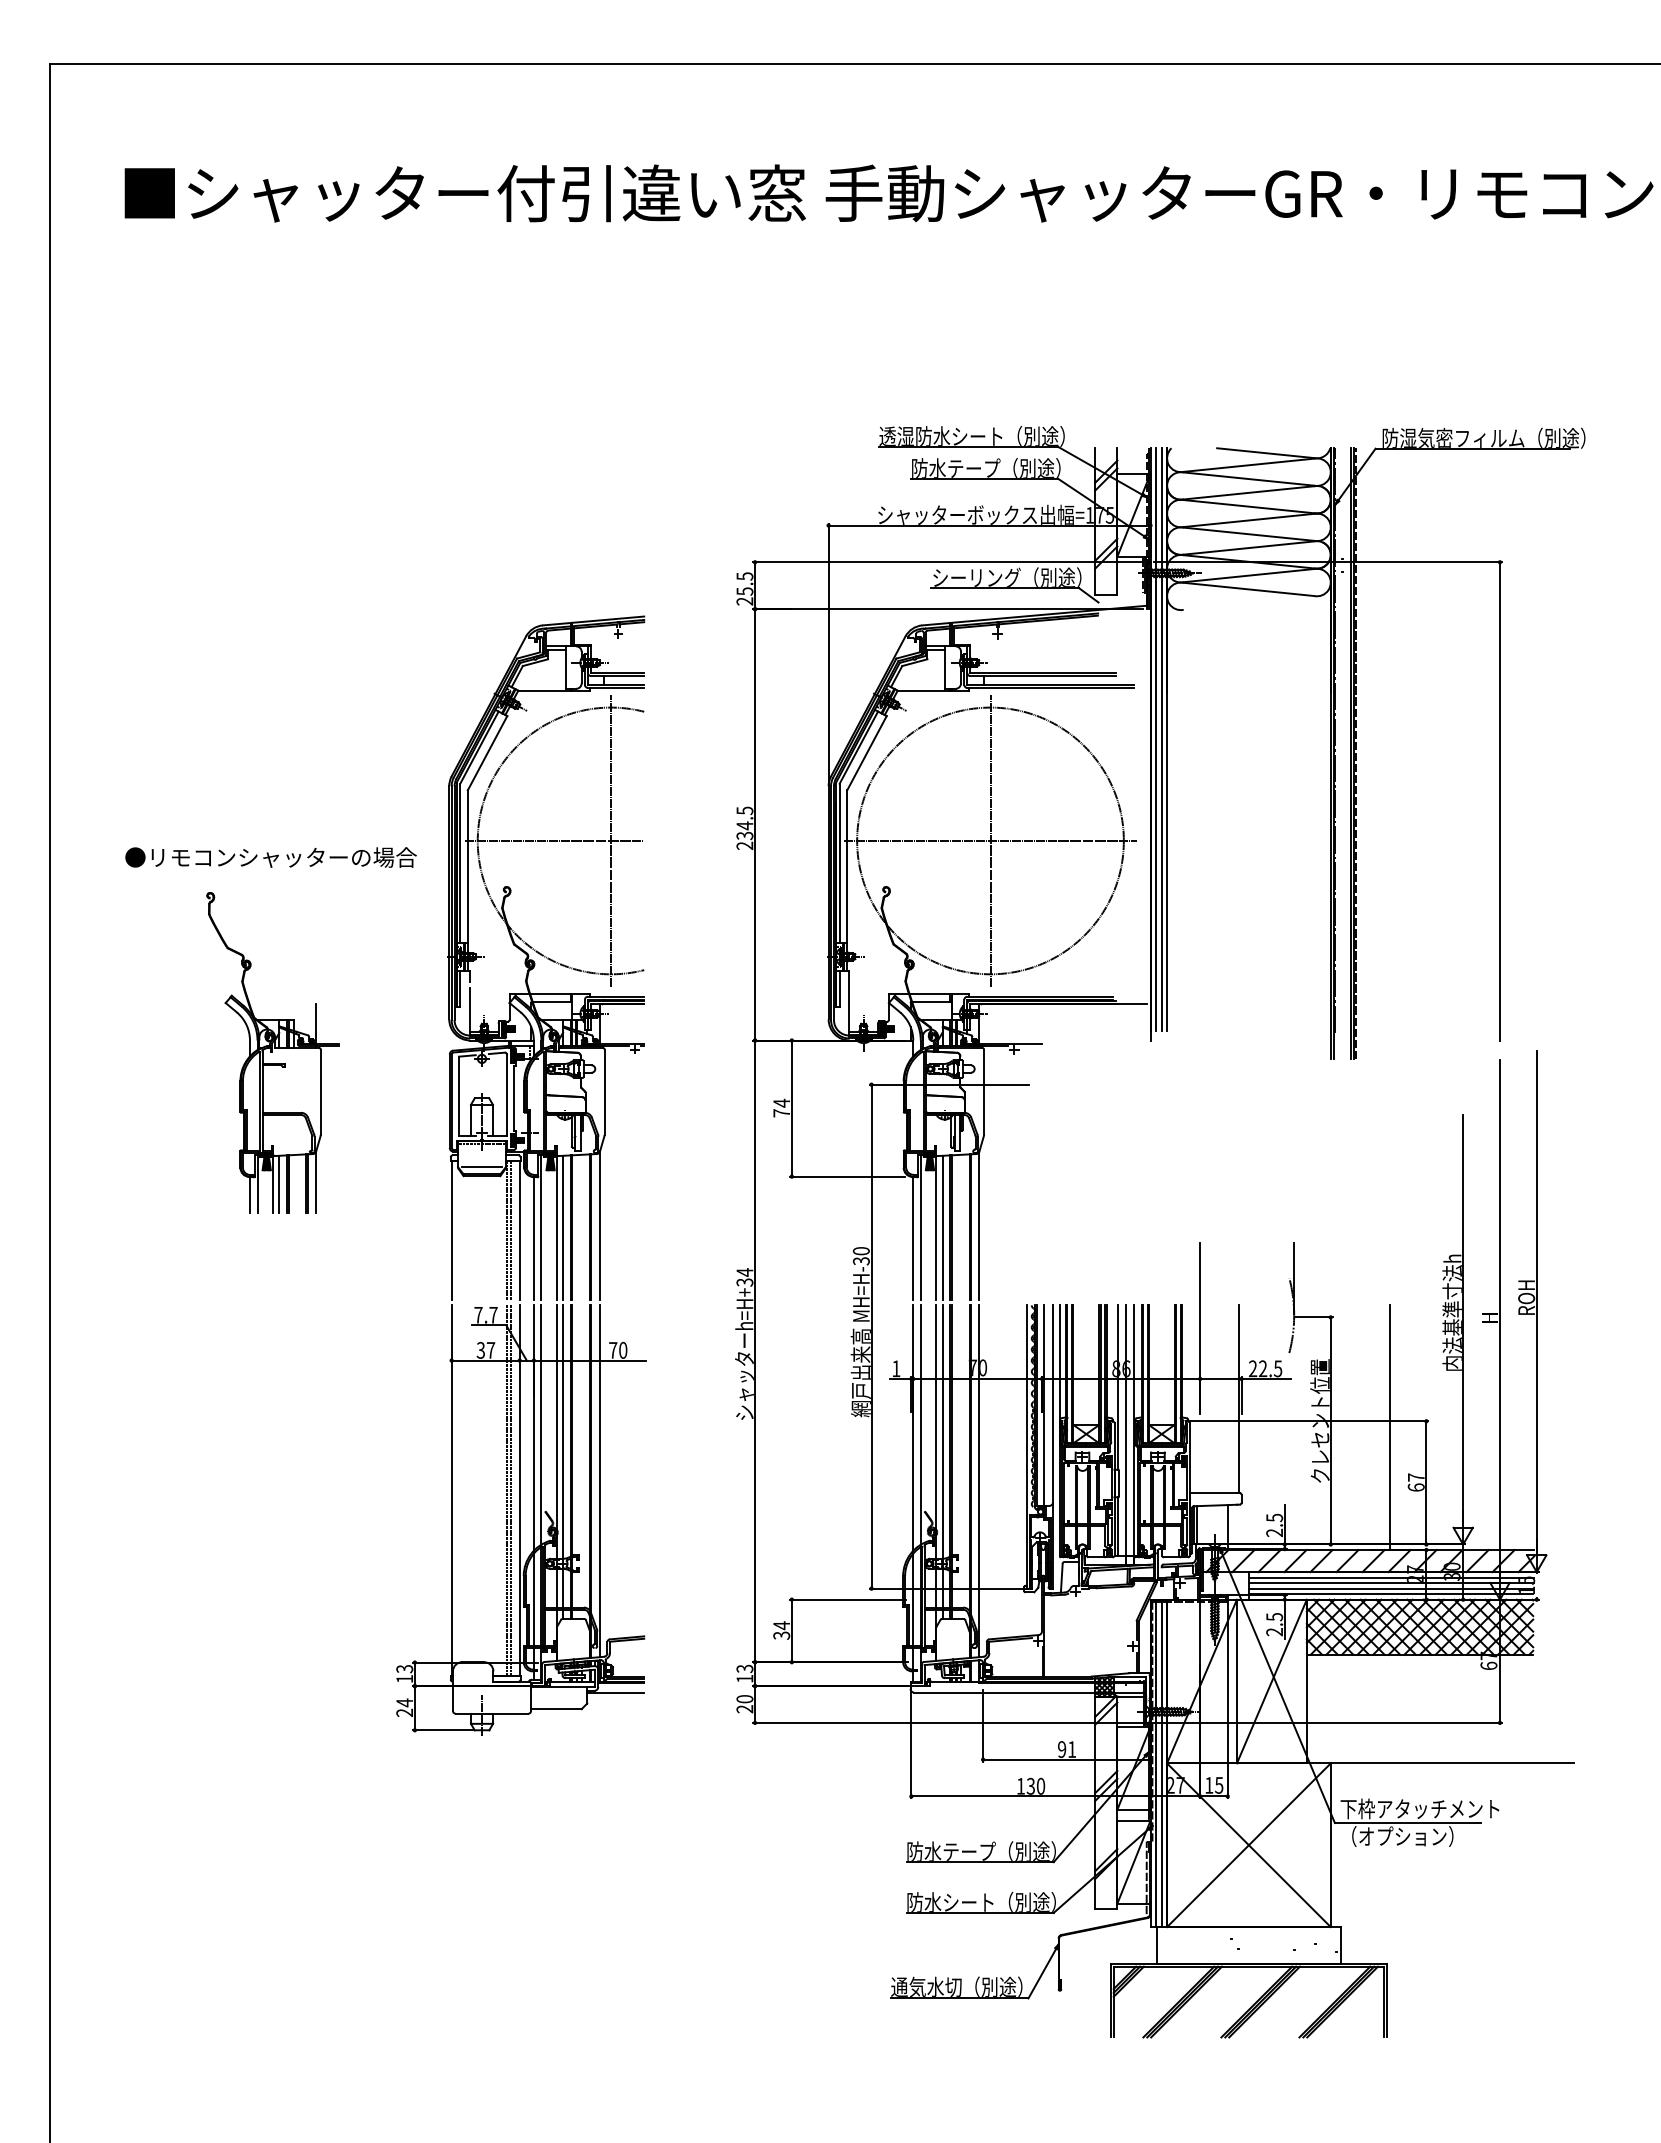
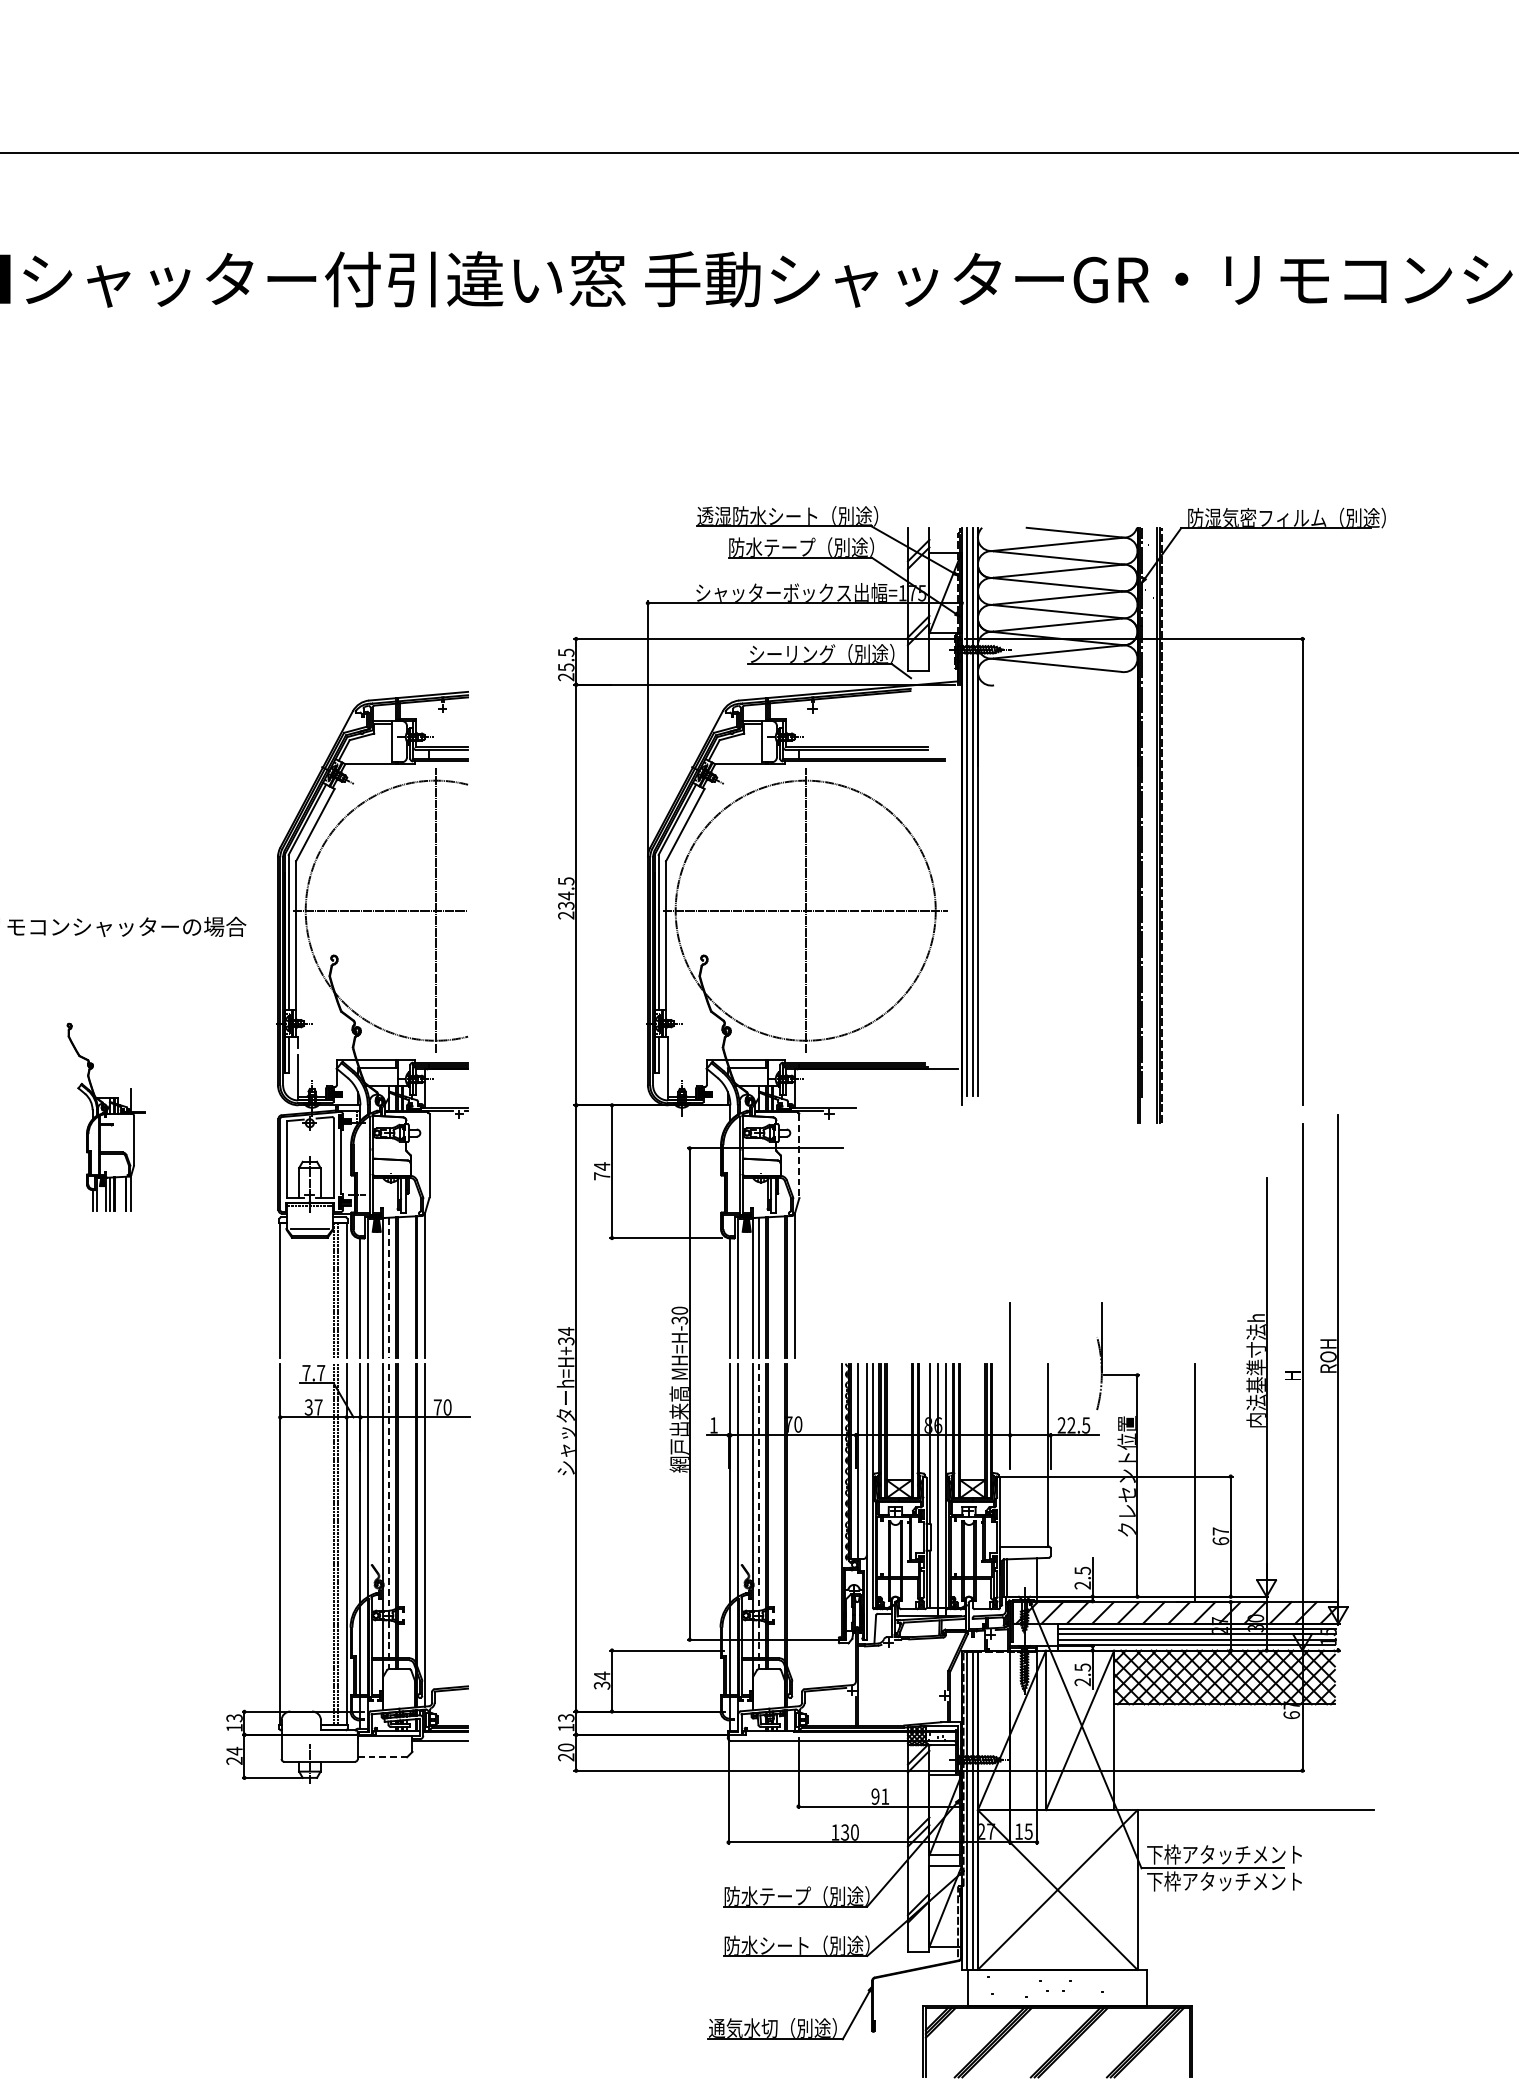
part: (272, 1052) -> (105, 1116), size x0.6
line: (984, 1092) -> (799, 1155), solid -> dashed
line: (563, 1228) -> (389, 1288), solid -> dashed
line: (563, 1462) -> (389, 1516), solid -> dashed
line: (942, 1462) -> (758, 1516), solid -> dashed
line: (979, 1481) -> (794, 1535), removed
line: (556, 1709) -> (382, 1757), solid -> dashed
text: (1419, 1836) -> (1224, 1881), （オプション） -> 下枠アタッチメント

